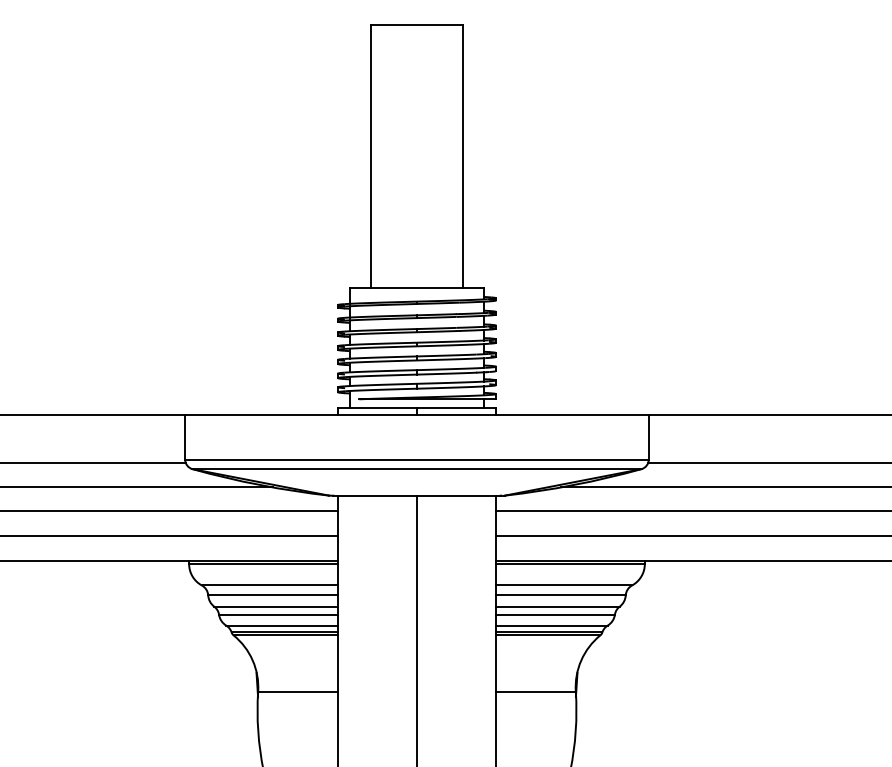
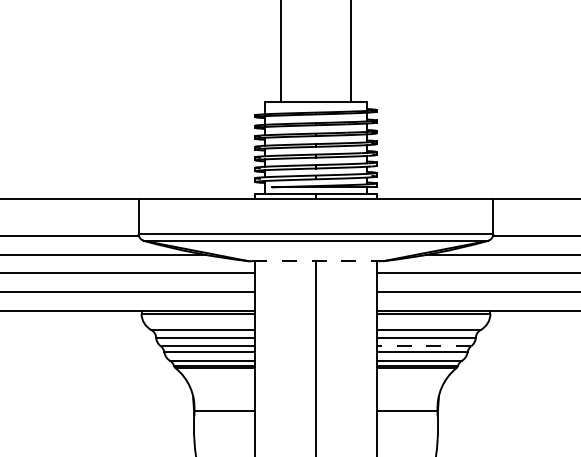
line: (416, 495) -> (315, 261), solid -> dashed
line: (557, 606) -> (423, 346), solid -> dashed

